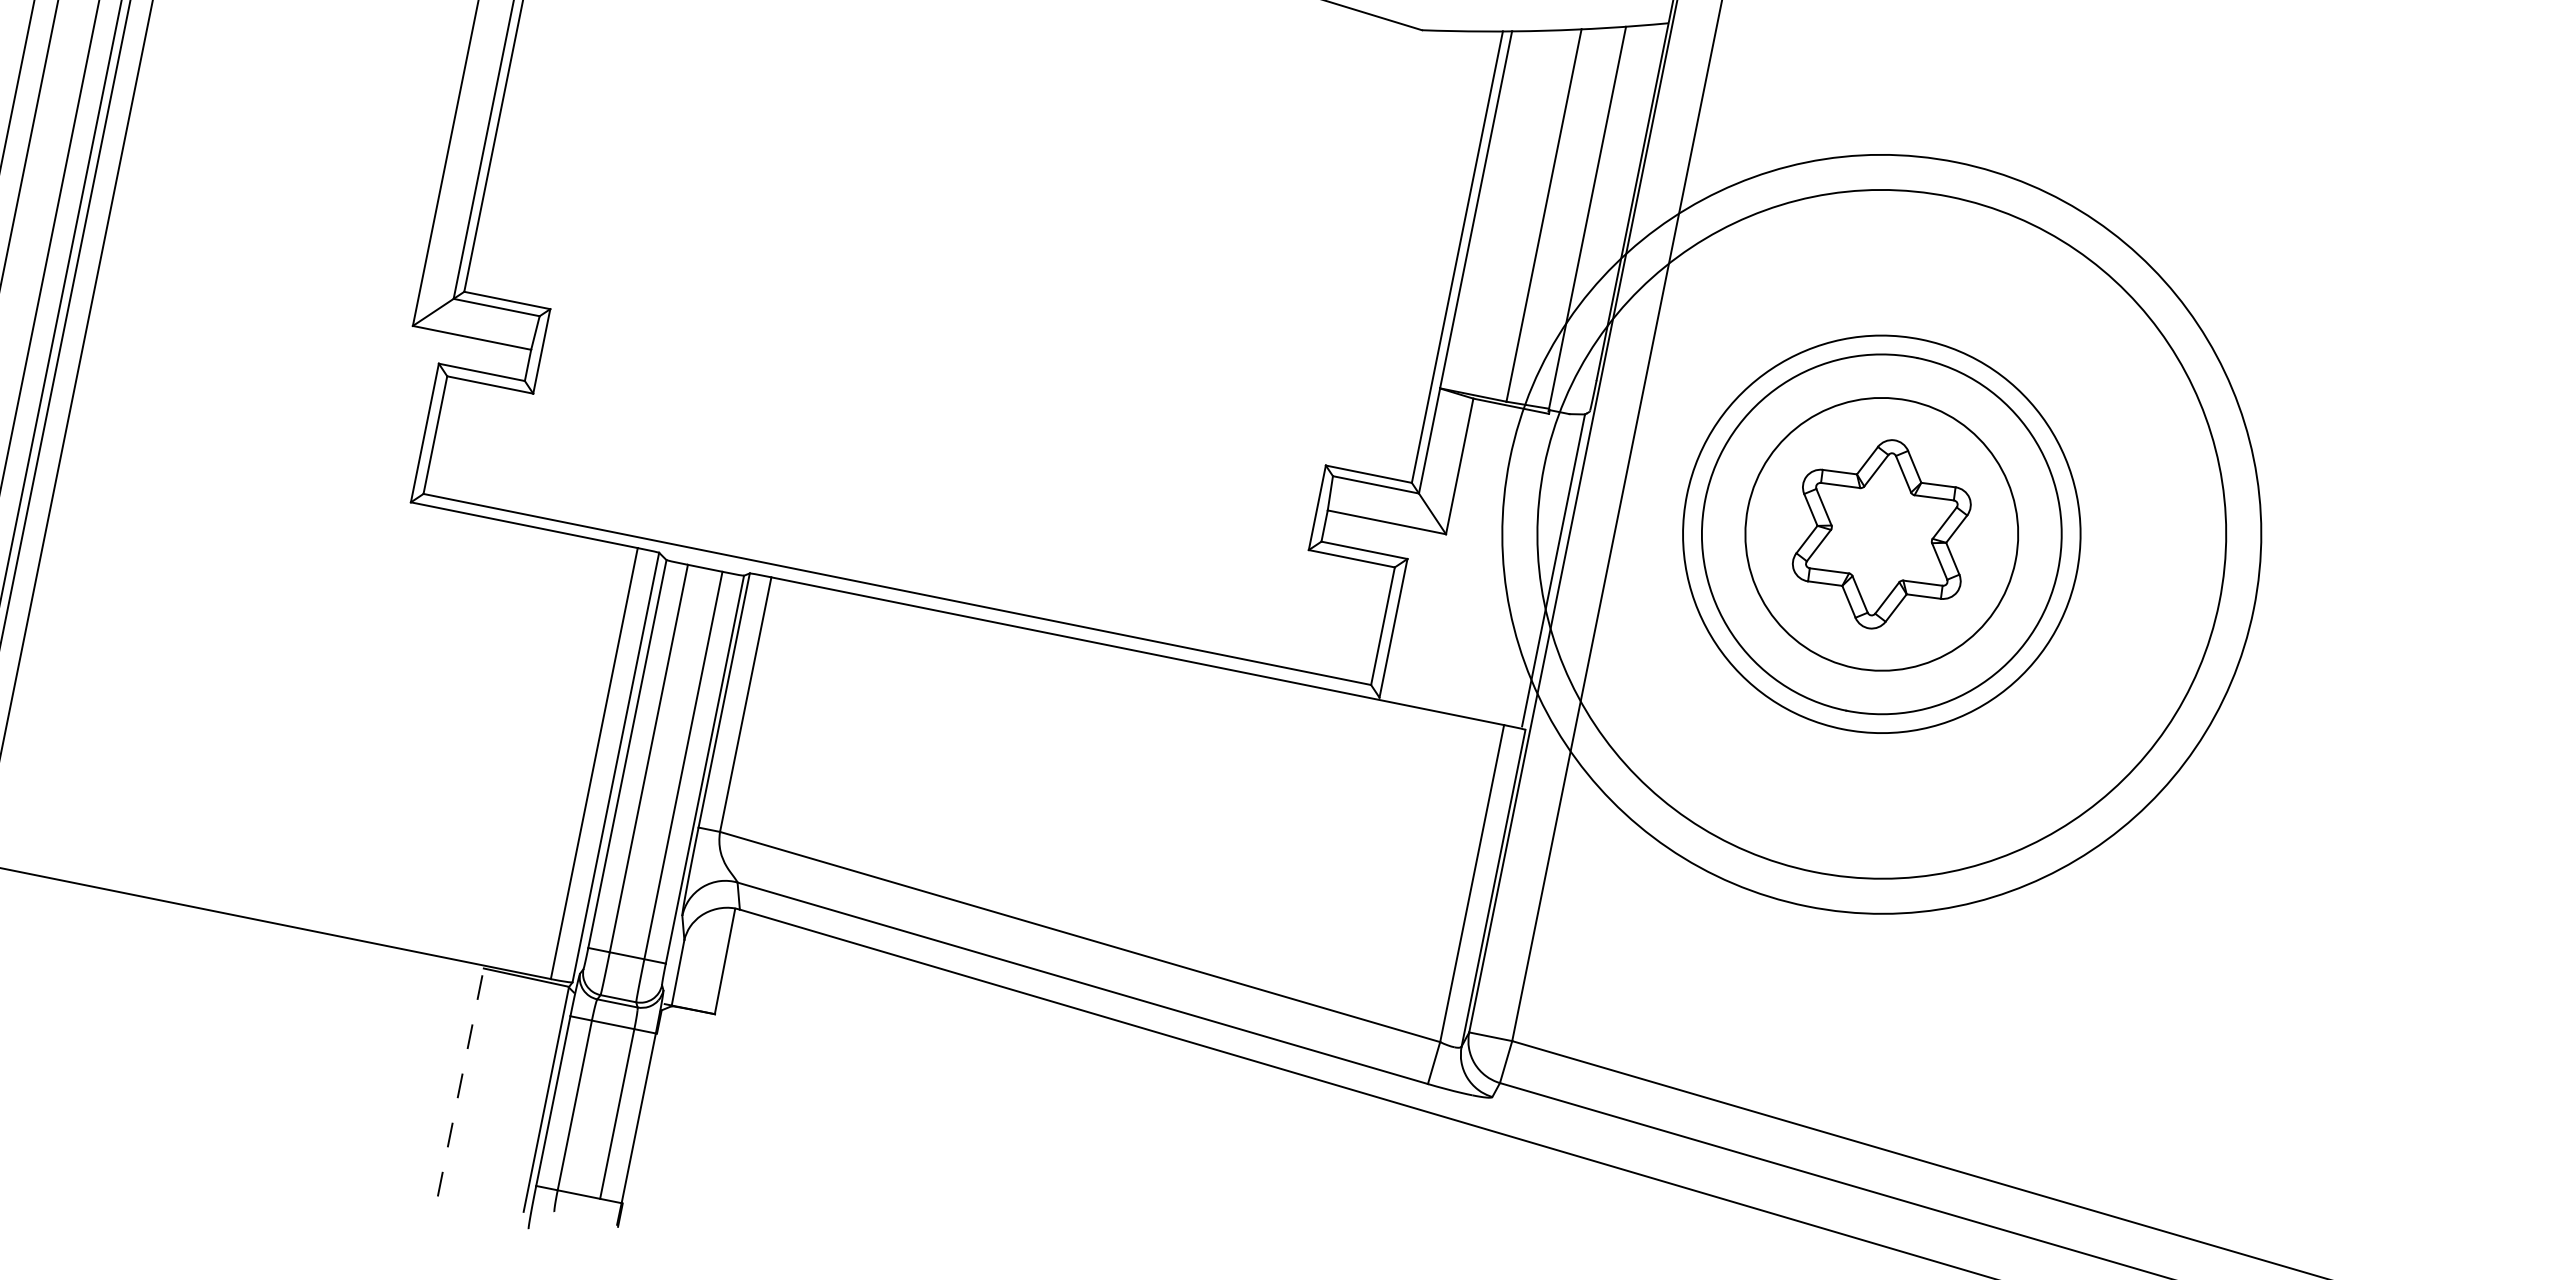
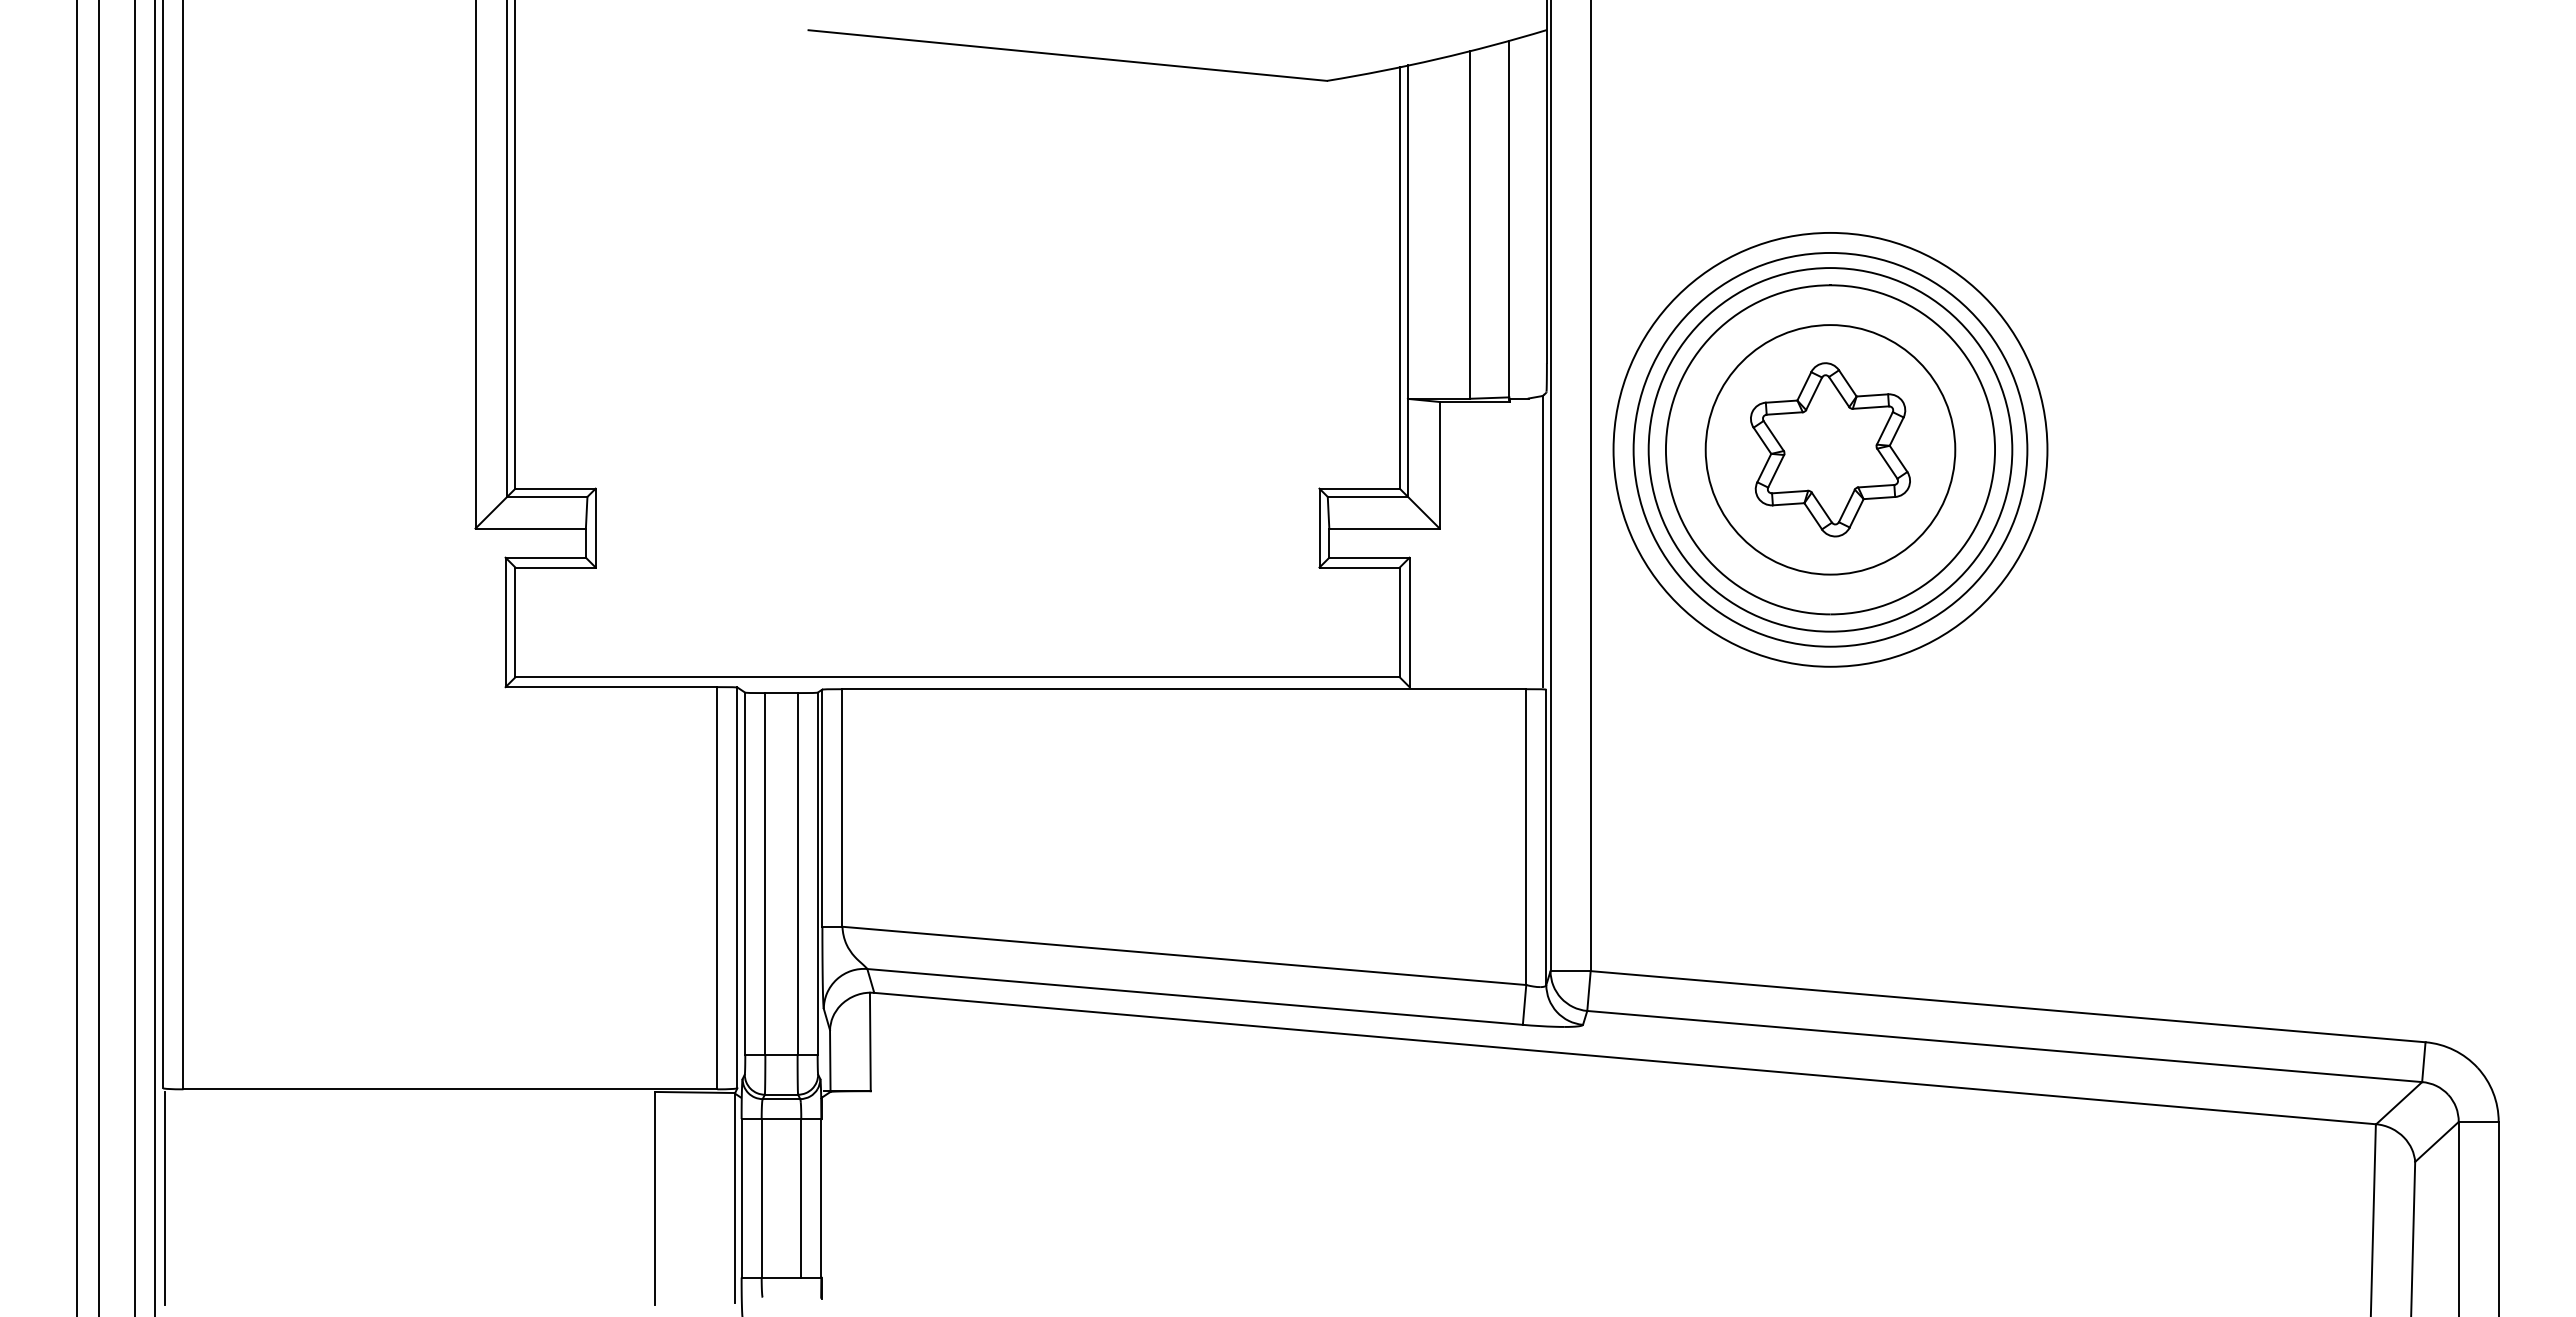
circle: (1881, 533) -> (1830, 449), size x0.62
circle: (1881, 533) -> (1830, 449), size x0.62
line: (461, 1081) -> (655, 1197), dashed -> solid

